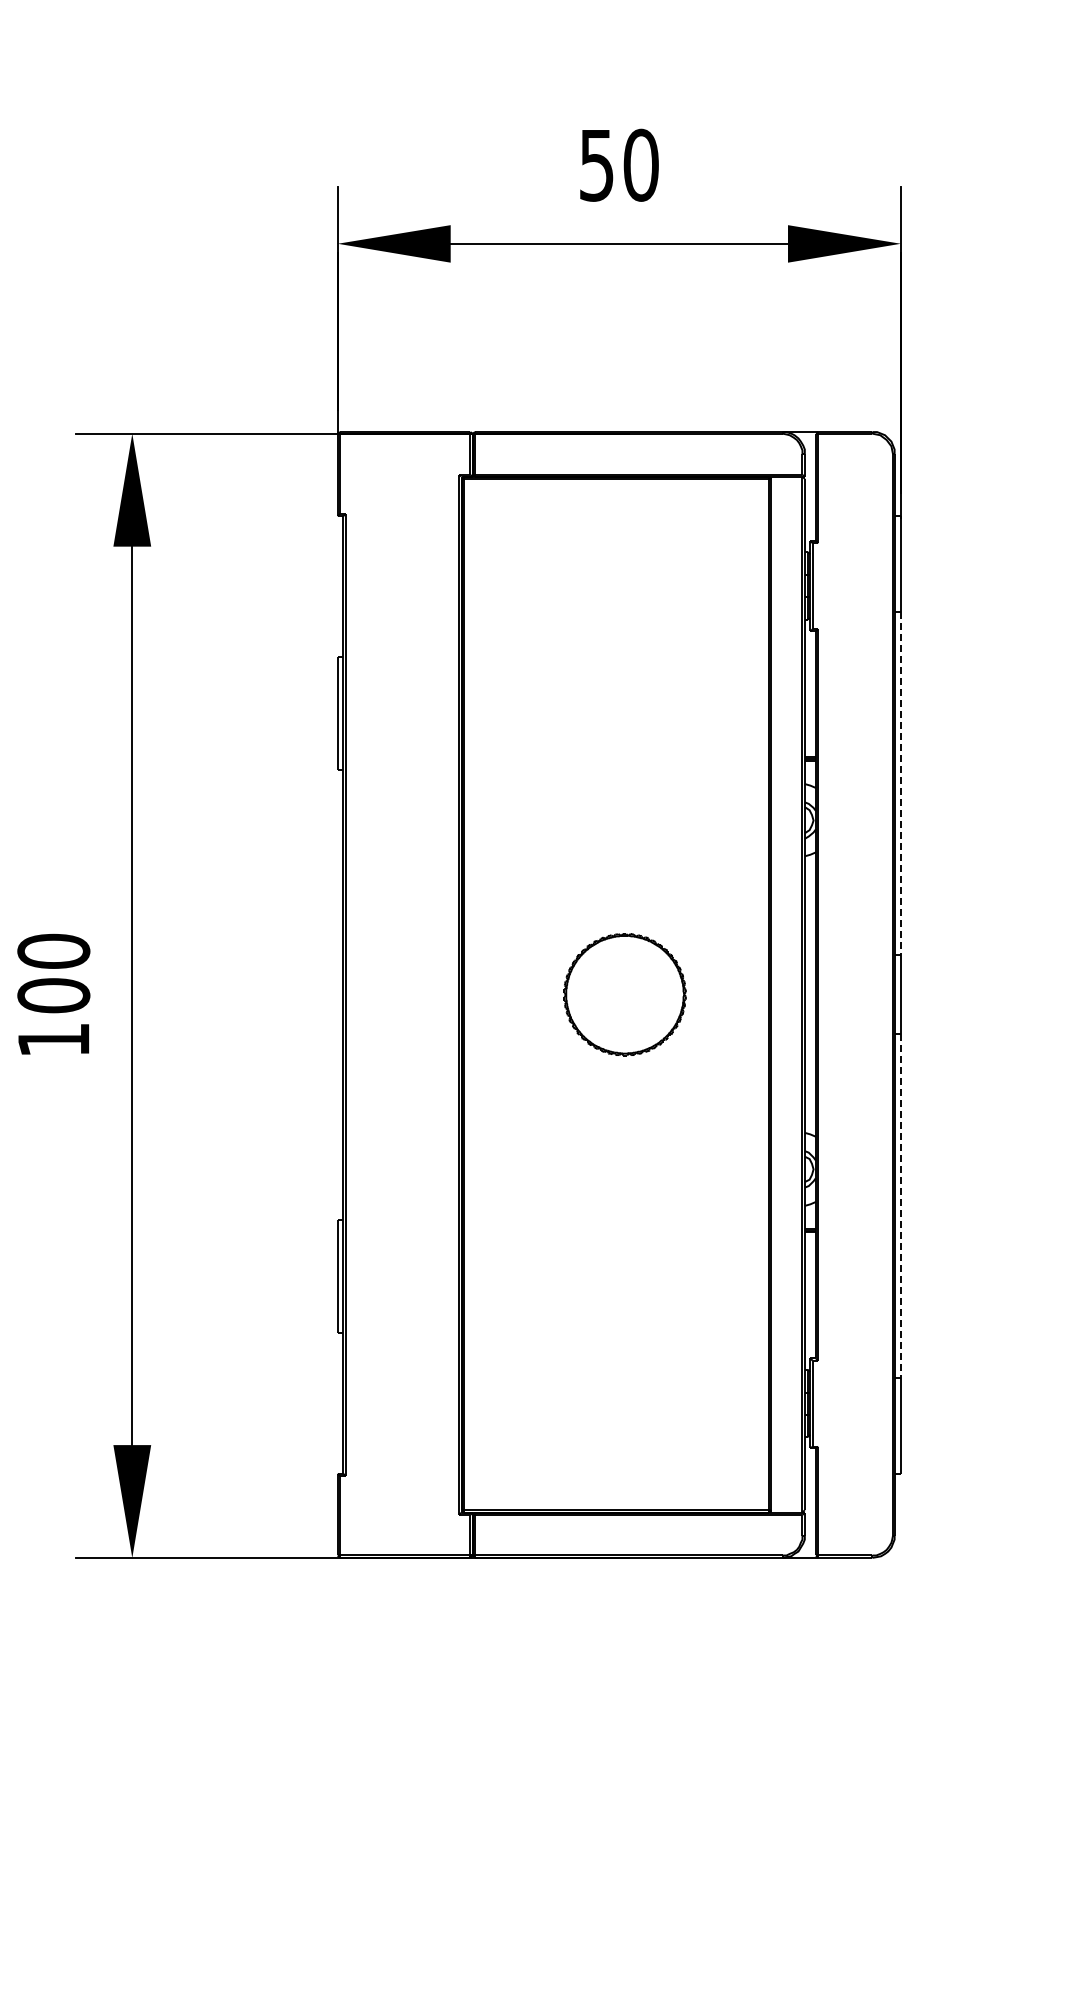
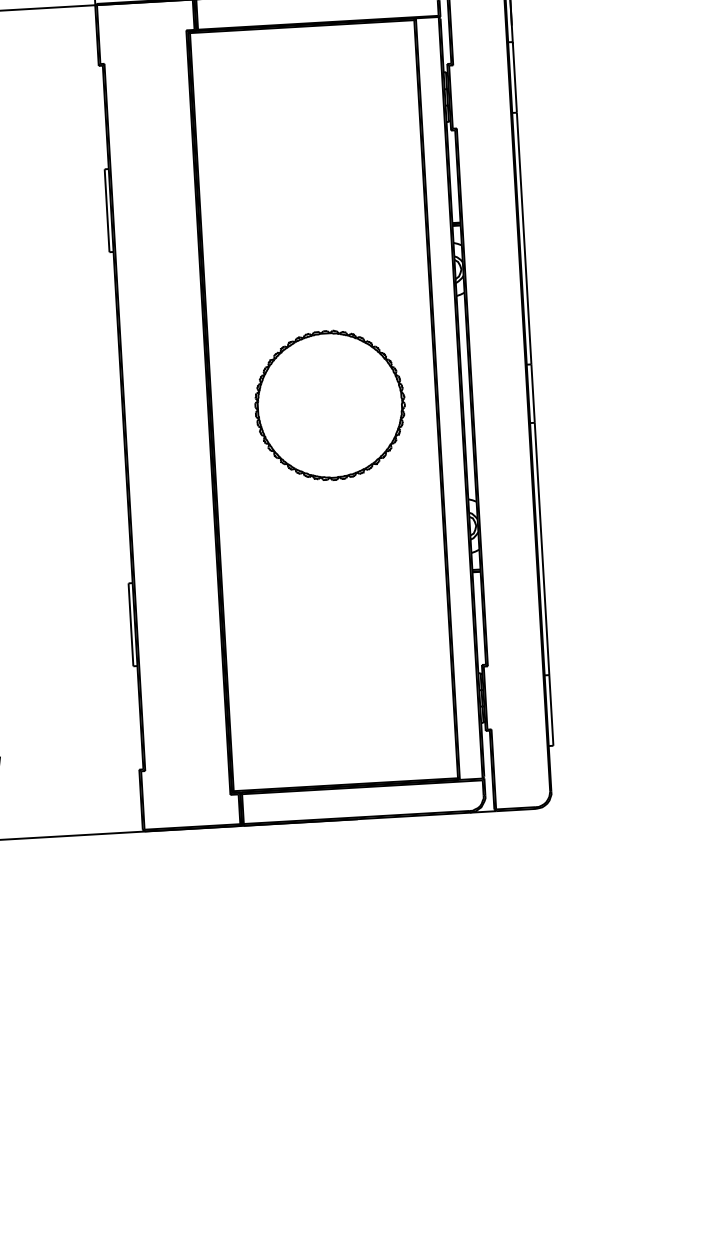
line: (900, 784) -> (523, 239), dashed -> solid
part: (625, 994) -> (330, 405), size x1.67
line: (900, 1205) -> (541, 548), dashed -> solid

